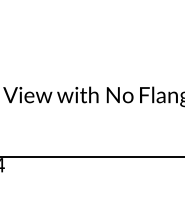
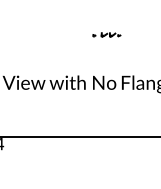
part: (122, 40) -> (106, 35), added

